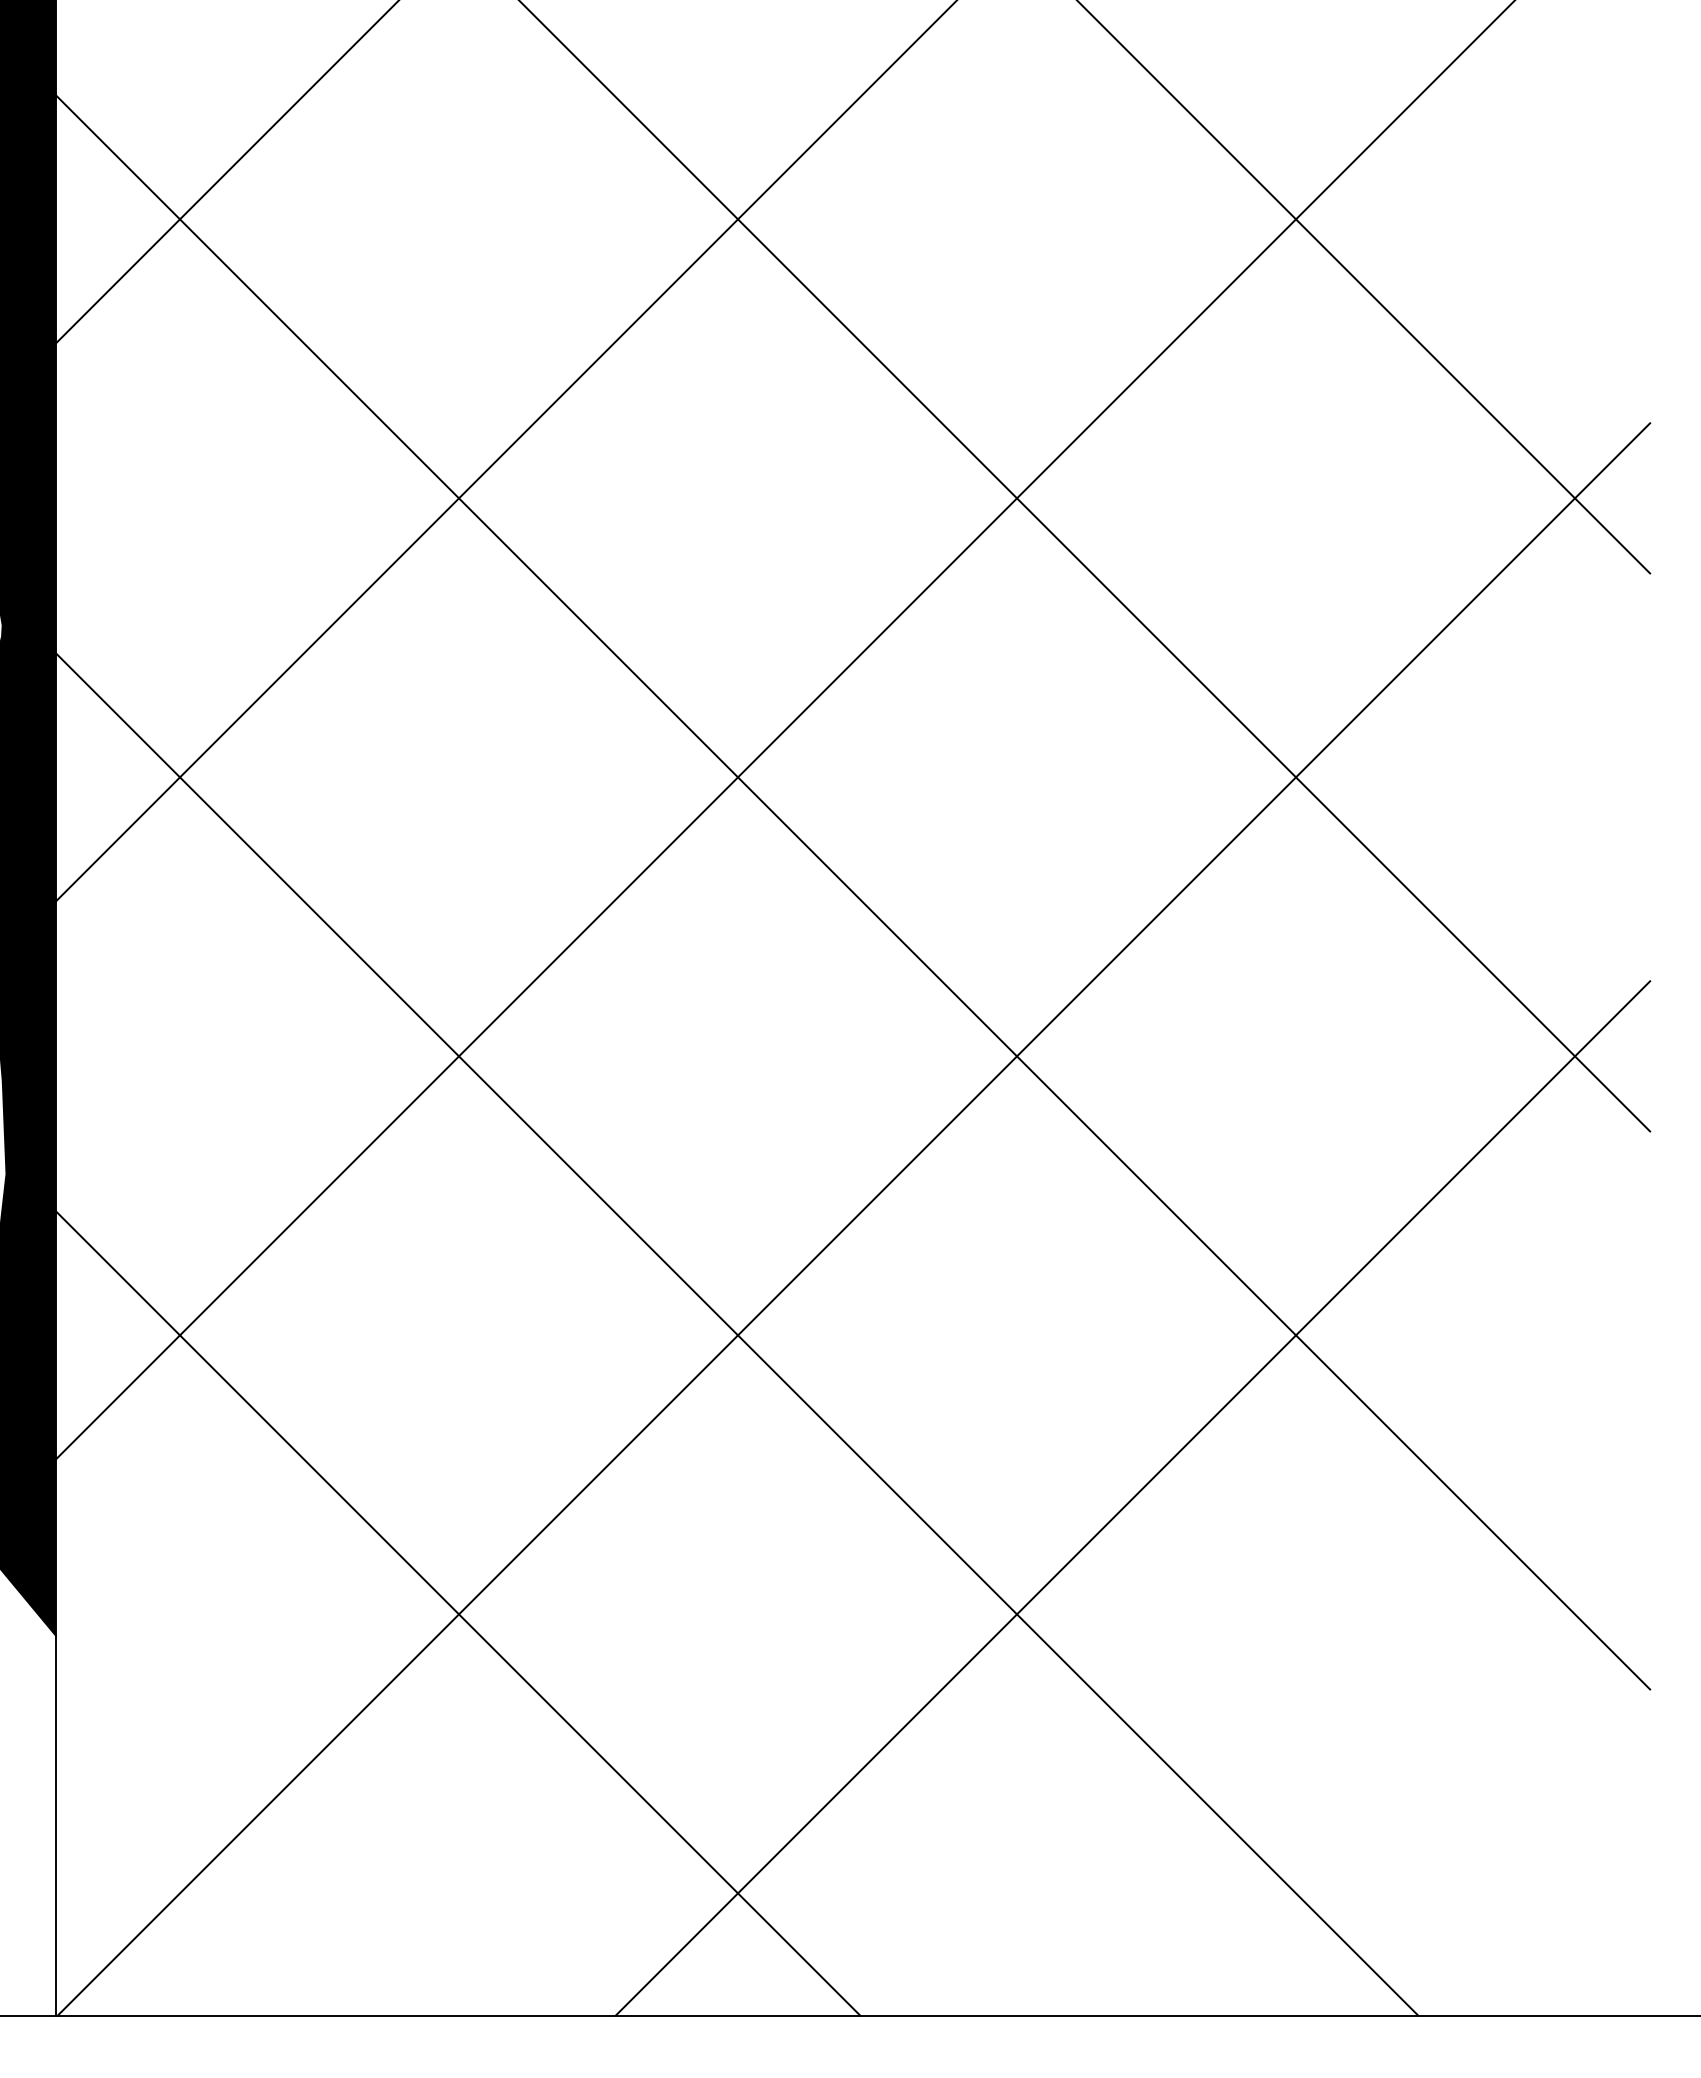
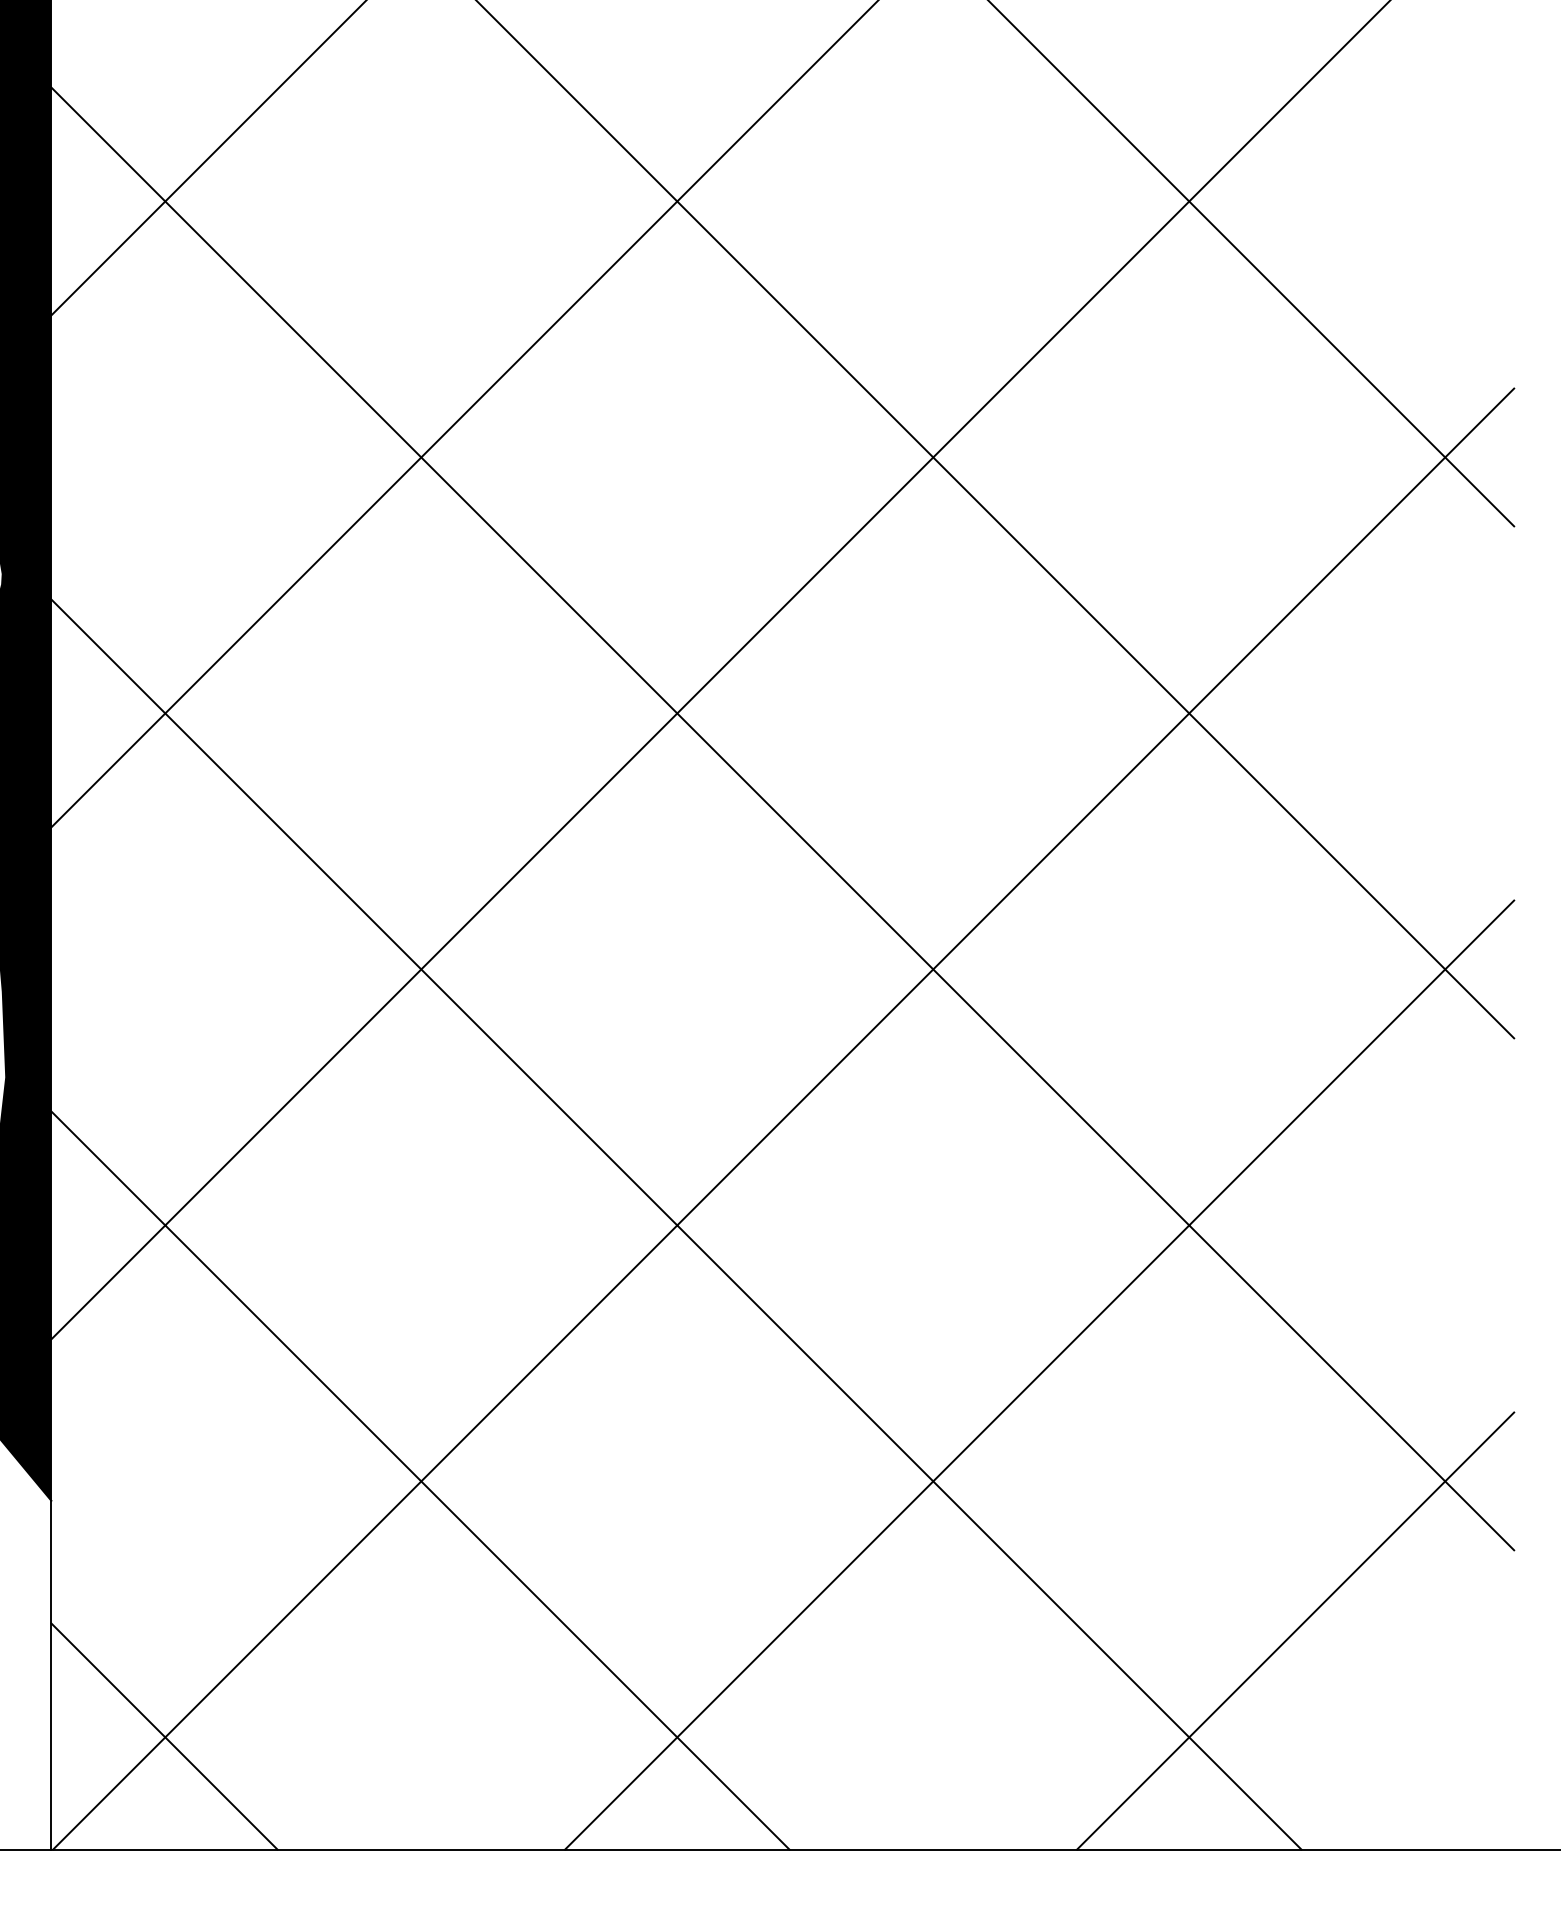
line: (1411, 1777) -> (1295, 1631), added
line: (178, 1892) -> (163, 1736), added

